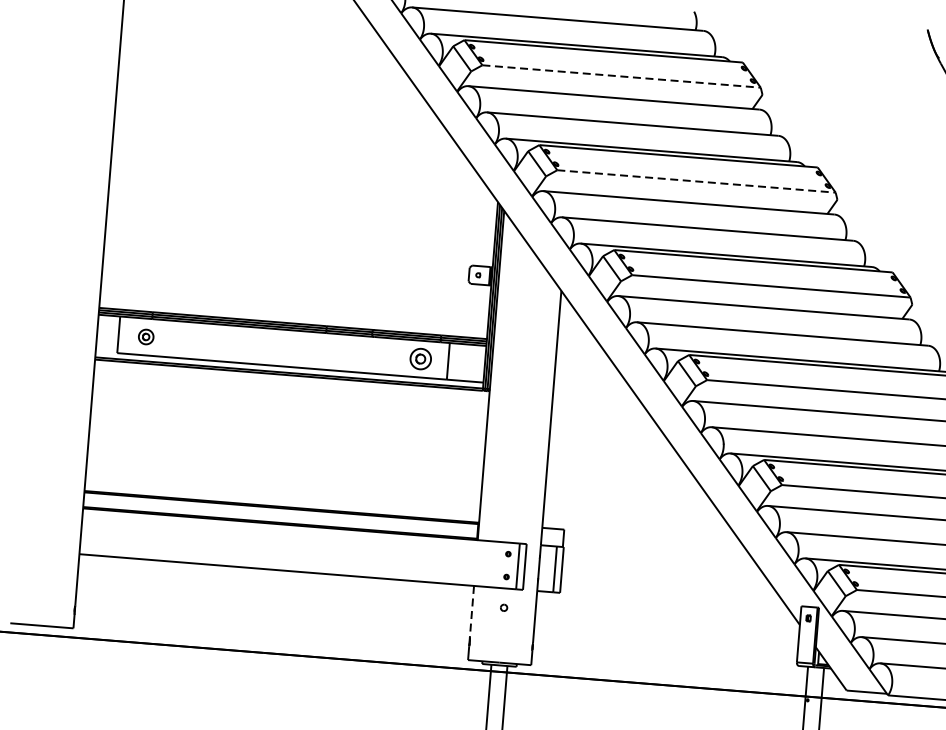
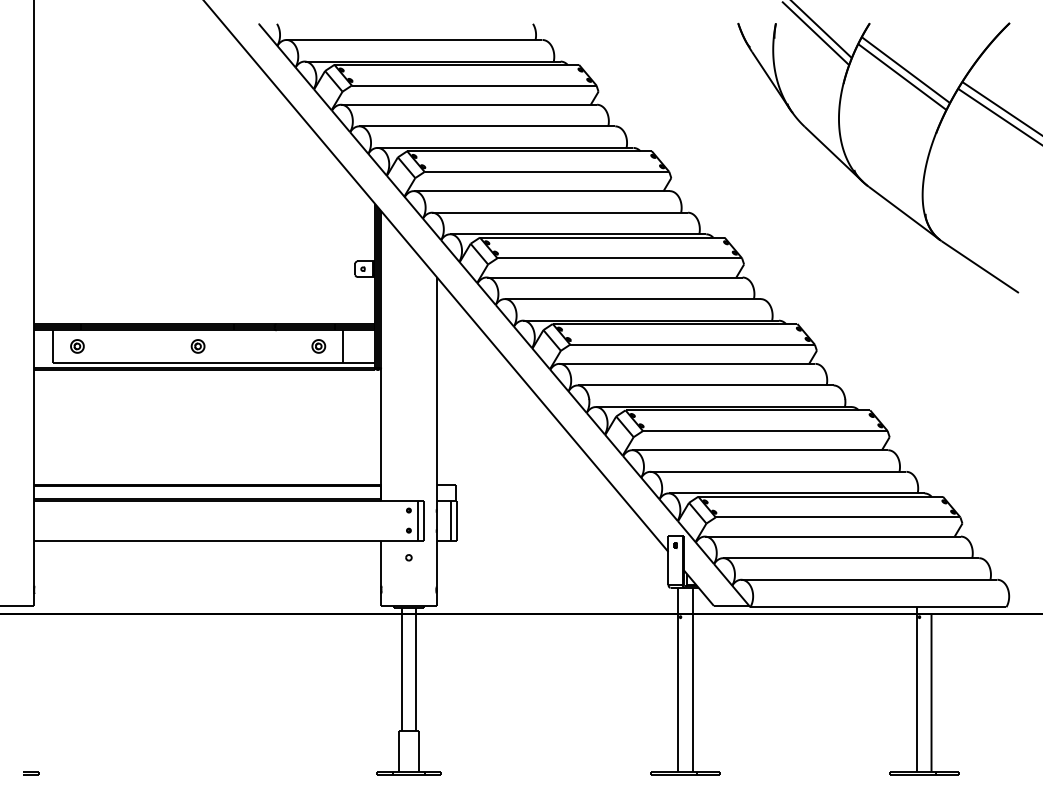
line: (621, 76) -> (474, 85), dashed -> solid
line: (697, 180) -> (547, 171), dashed -> solid
part: (282, 348) -> (197, 346), added
part: (420, 359) -> (318, 346), size x0.71
line: (472, 611) -> (381, 563), dashed -> solid

